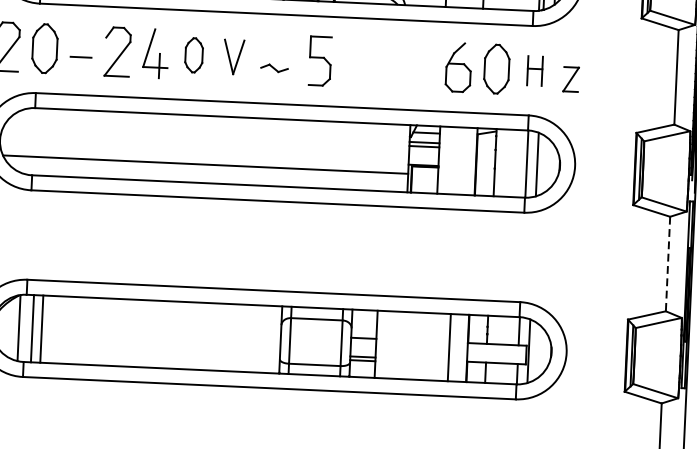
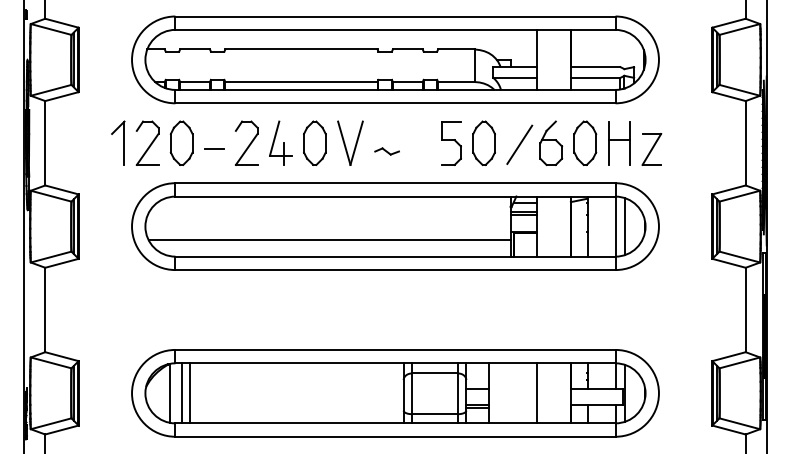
part: (193, 54) -> (314, 142), size x1.43
part: (233, 56) -> (350, 142), size x1.43
part: (320, 61) -> (451, 143), moved
part: (382, 63) -> (483, 142), added
line: (423, 67) -> (519, 144), added
part: (535, 71) -> (619, 143), size x1.67
part: (570, 79) -> (651, 149), size x1.43
line: (667, 264) -> (745, 310), dashed -> solid
line: (449, 347) -> (537, 393), moved

